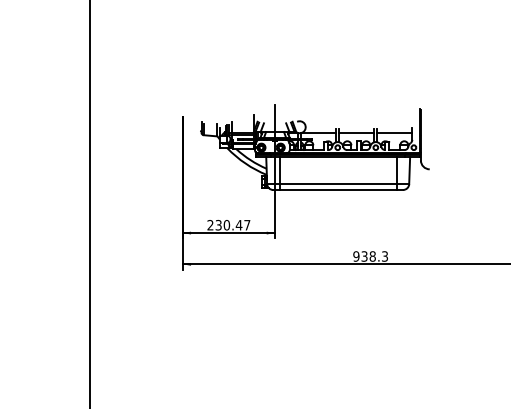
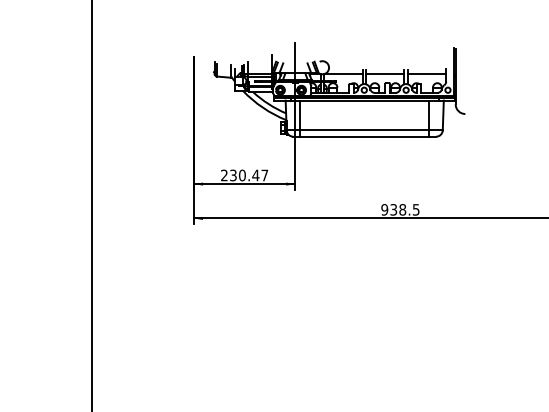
text: (384, 255) -> (415, 208), 938.3 -> 938.5

